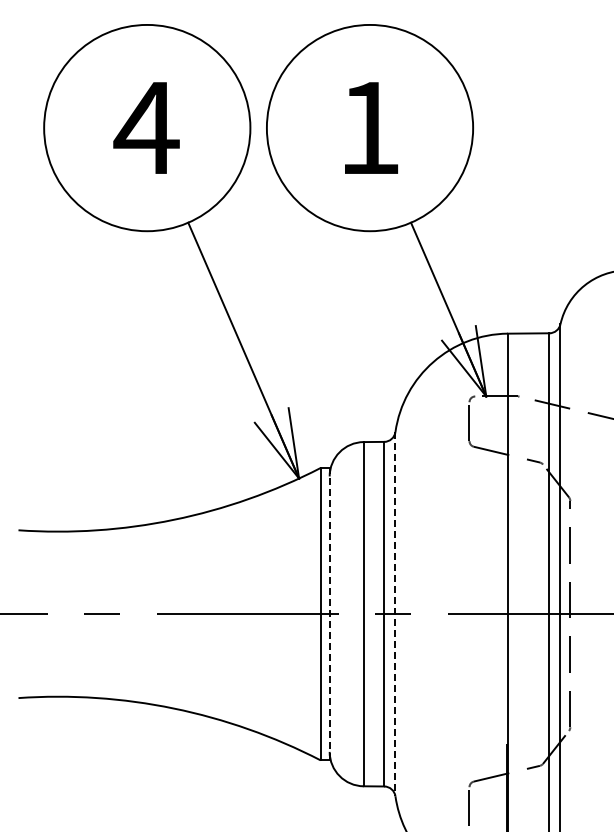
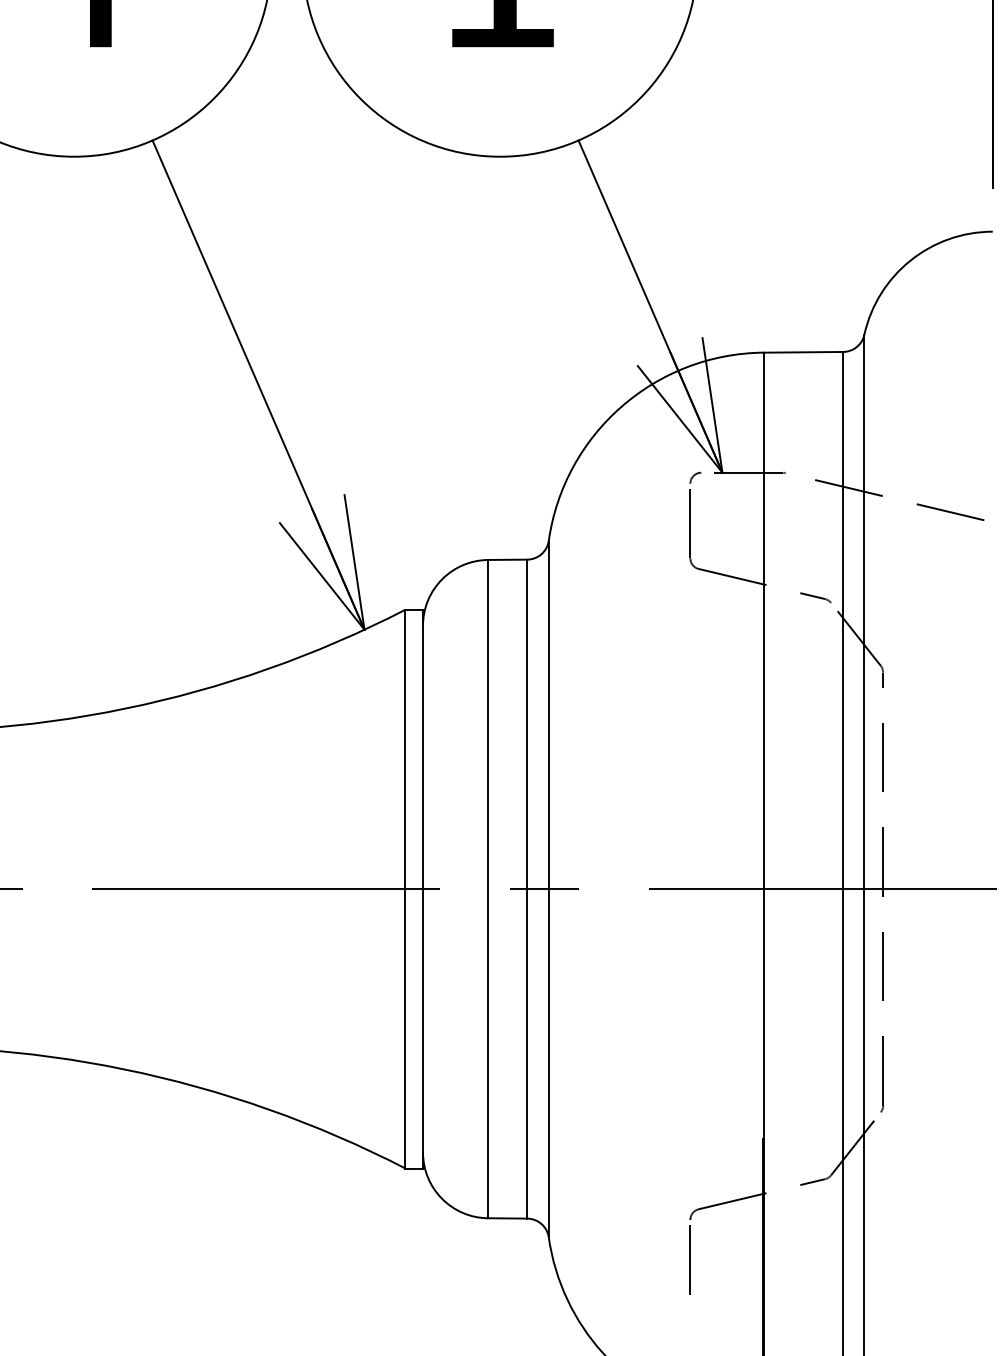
line: (329, 613) -> (422, 887), dashed -> solid
line: (395, 614) -> (548, 889), dashed -> solid

